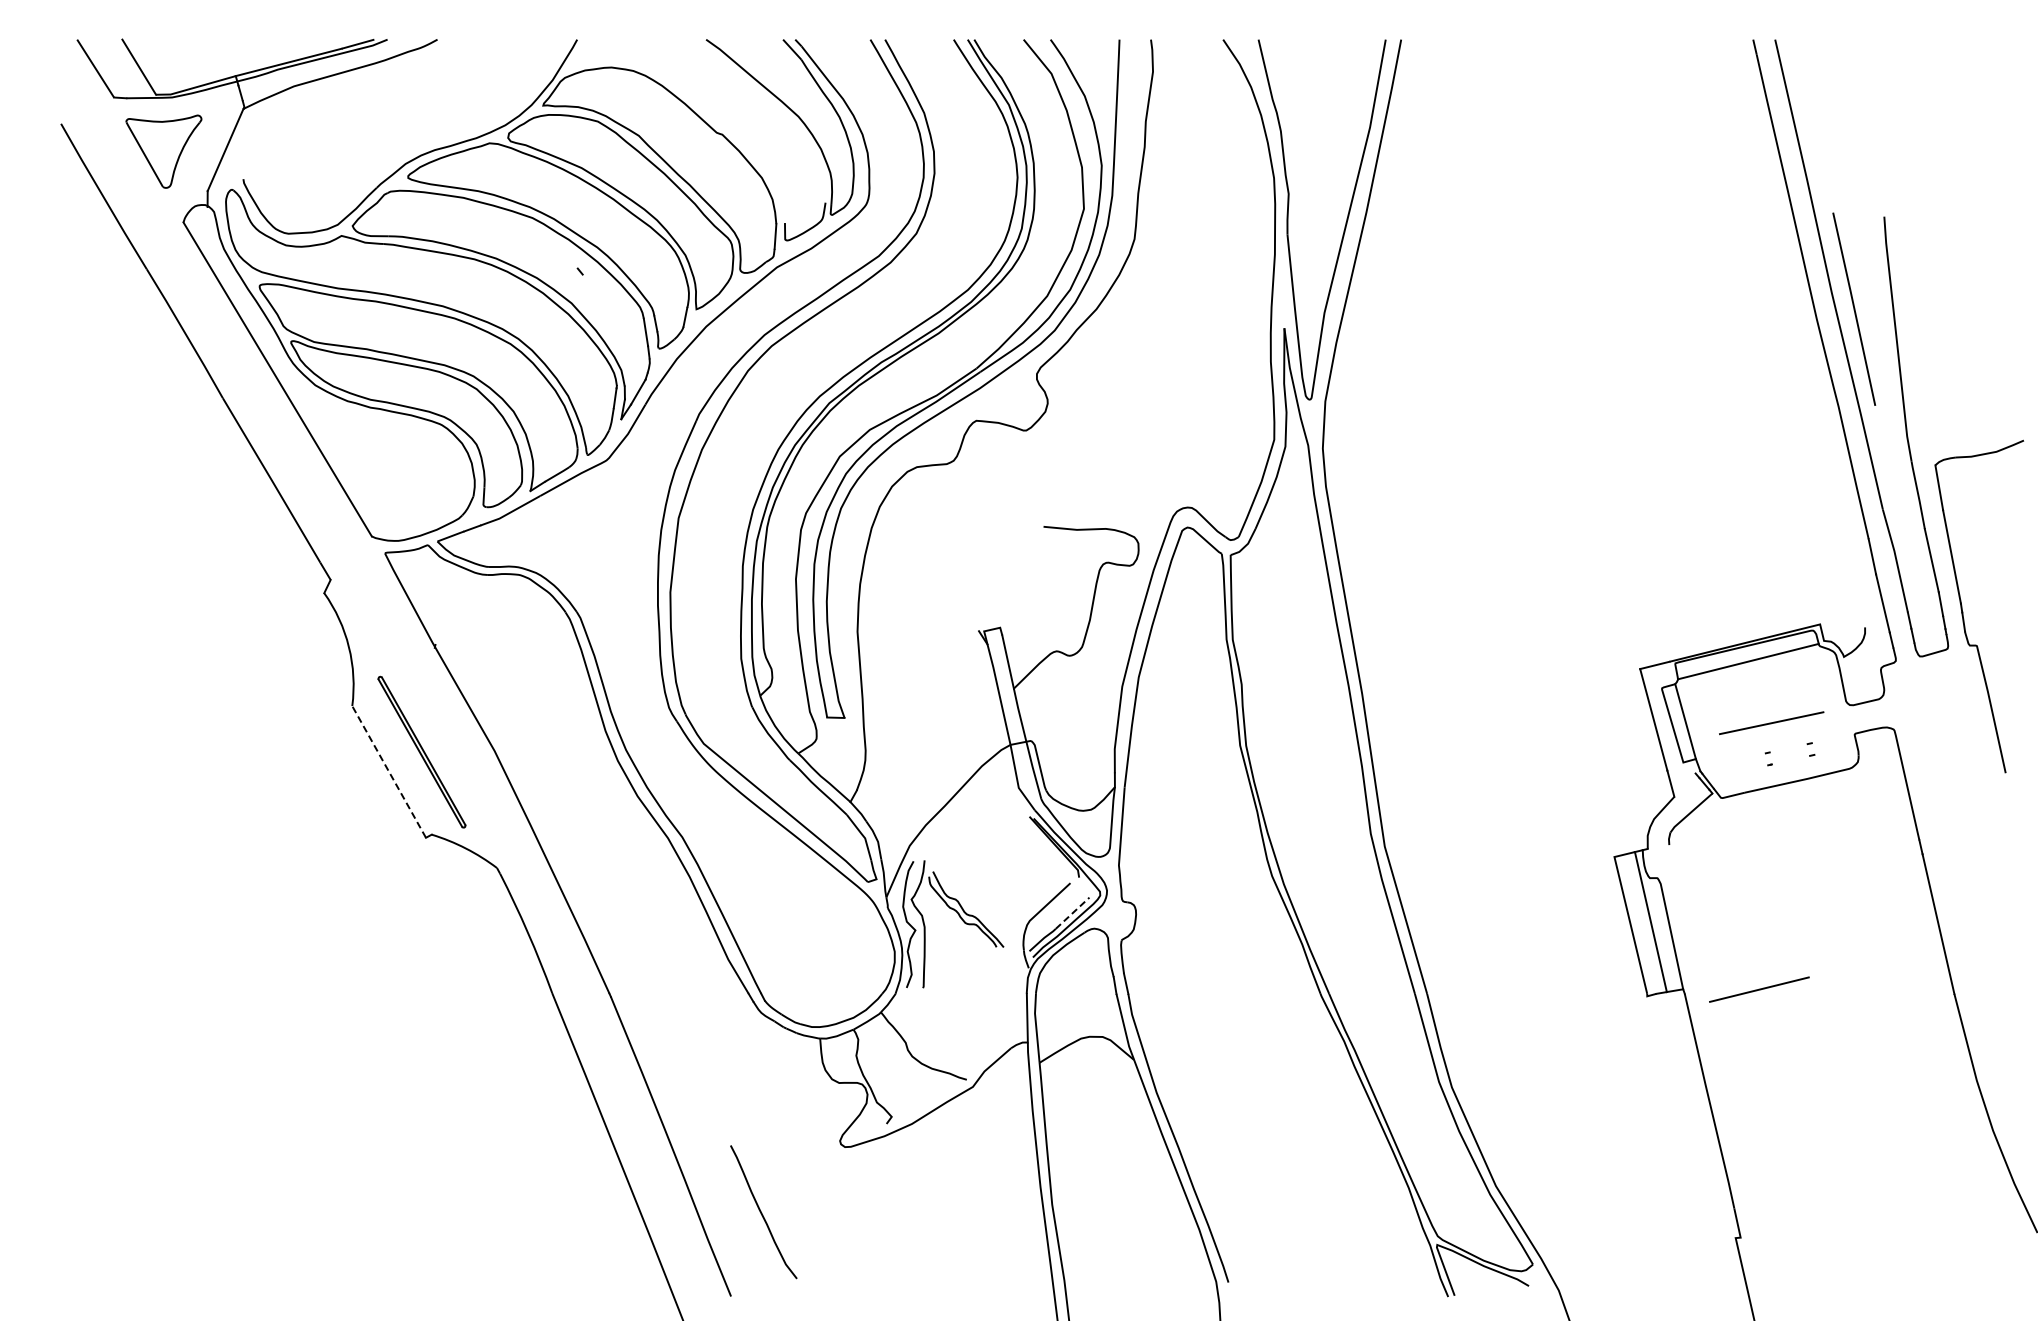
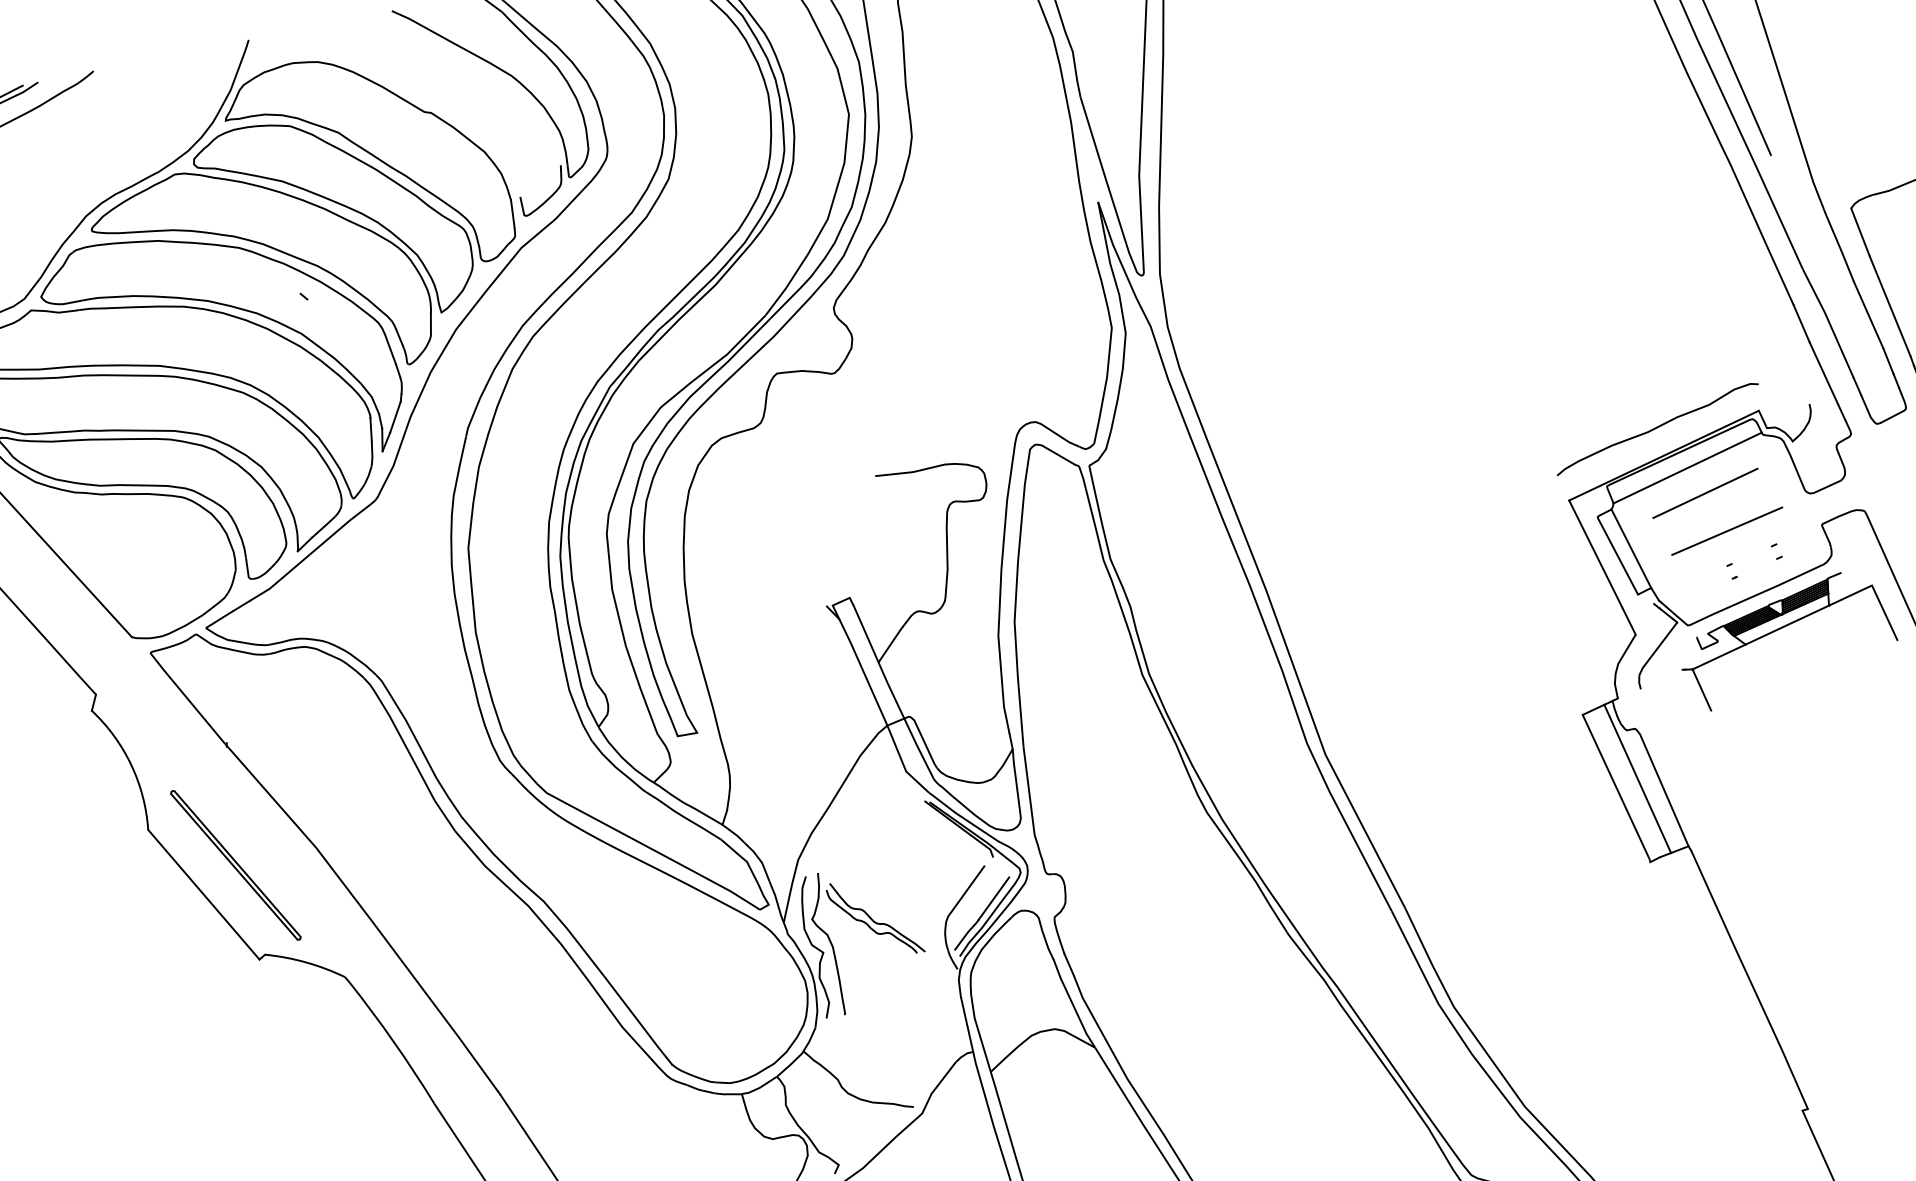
curve: (1729, 621) -> (1657, 427), added
line: (388, 771) -> (203, 894), dashed -> solid
part: (1802, 817) -> (1782, 628), added
line: (1072, 913) -> (993, 898), dashed -> solid
line: (1759, 989) -> (1705, 493), moved

